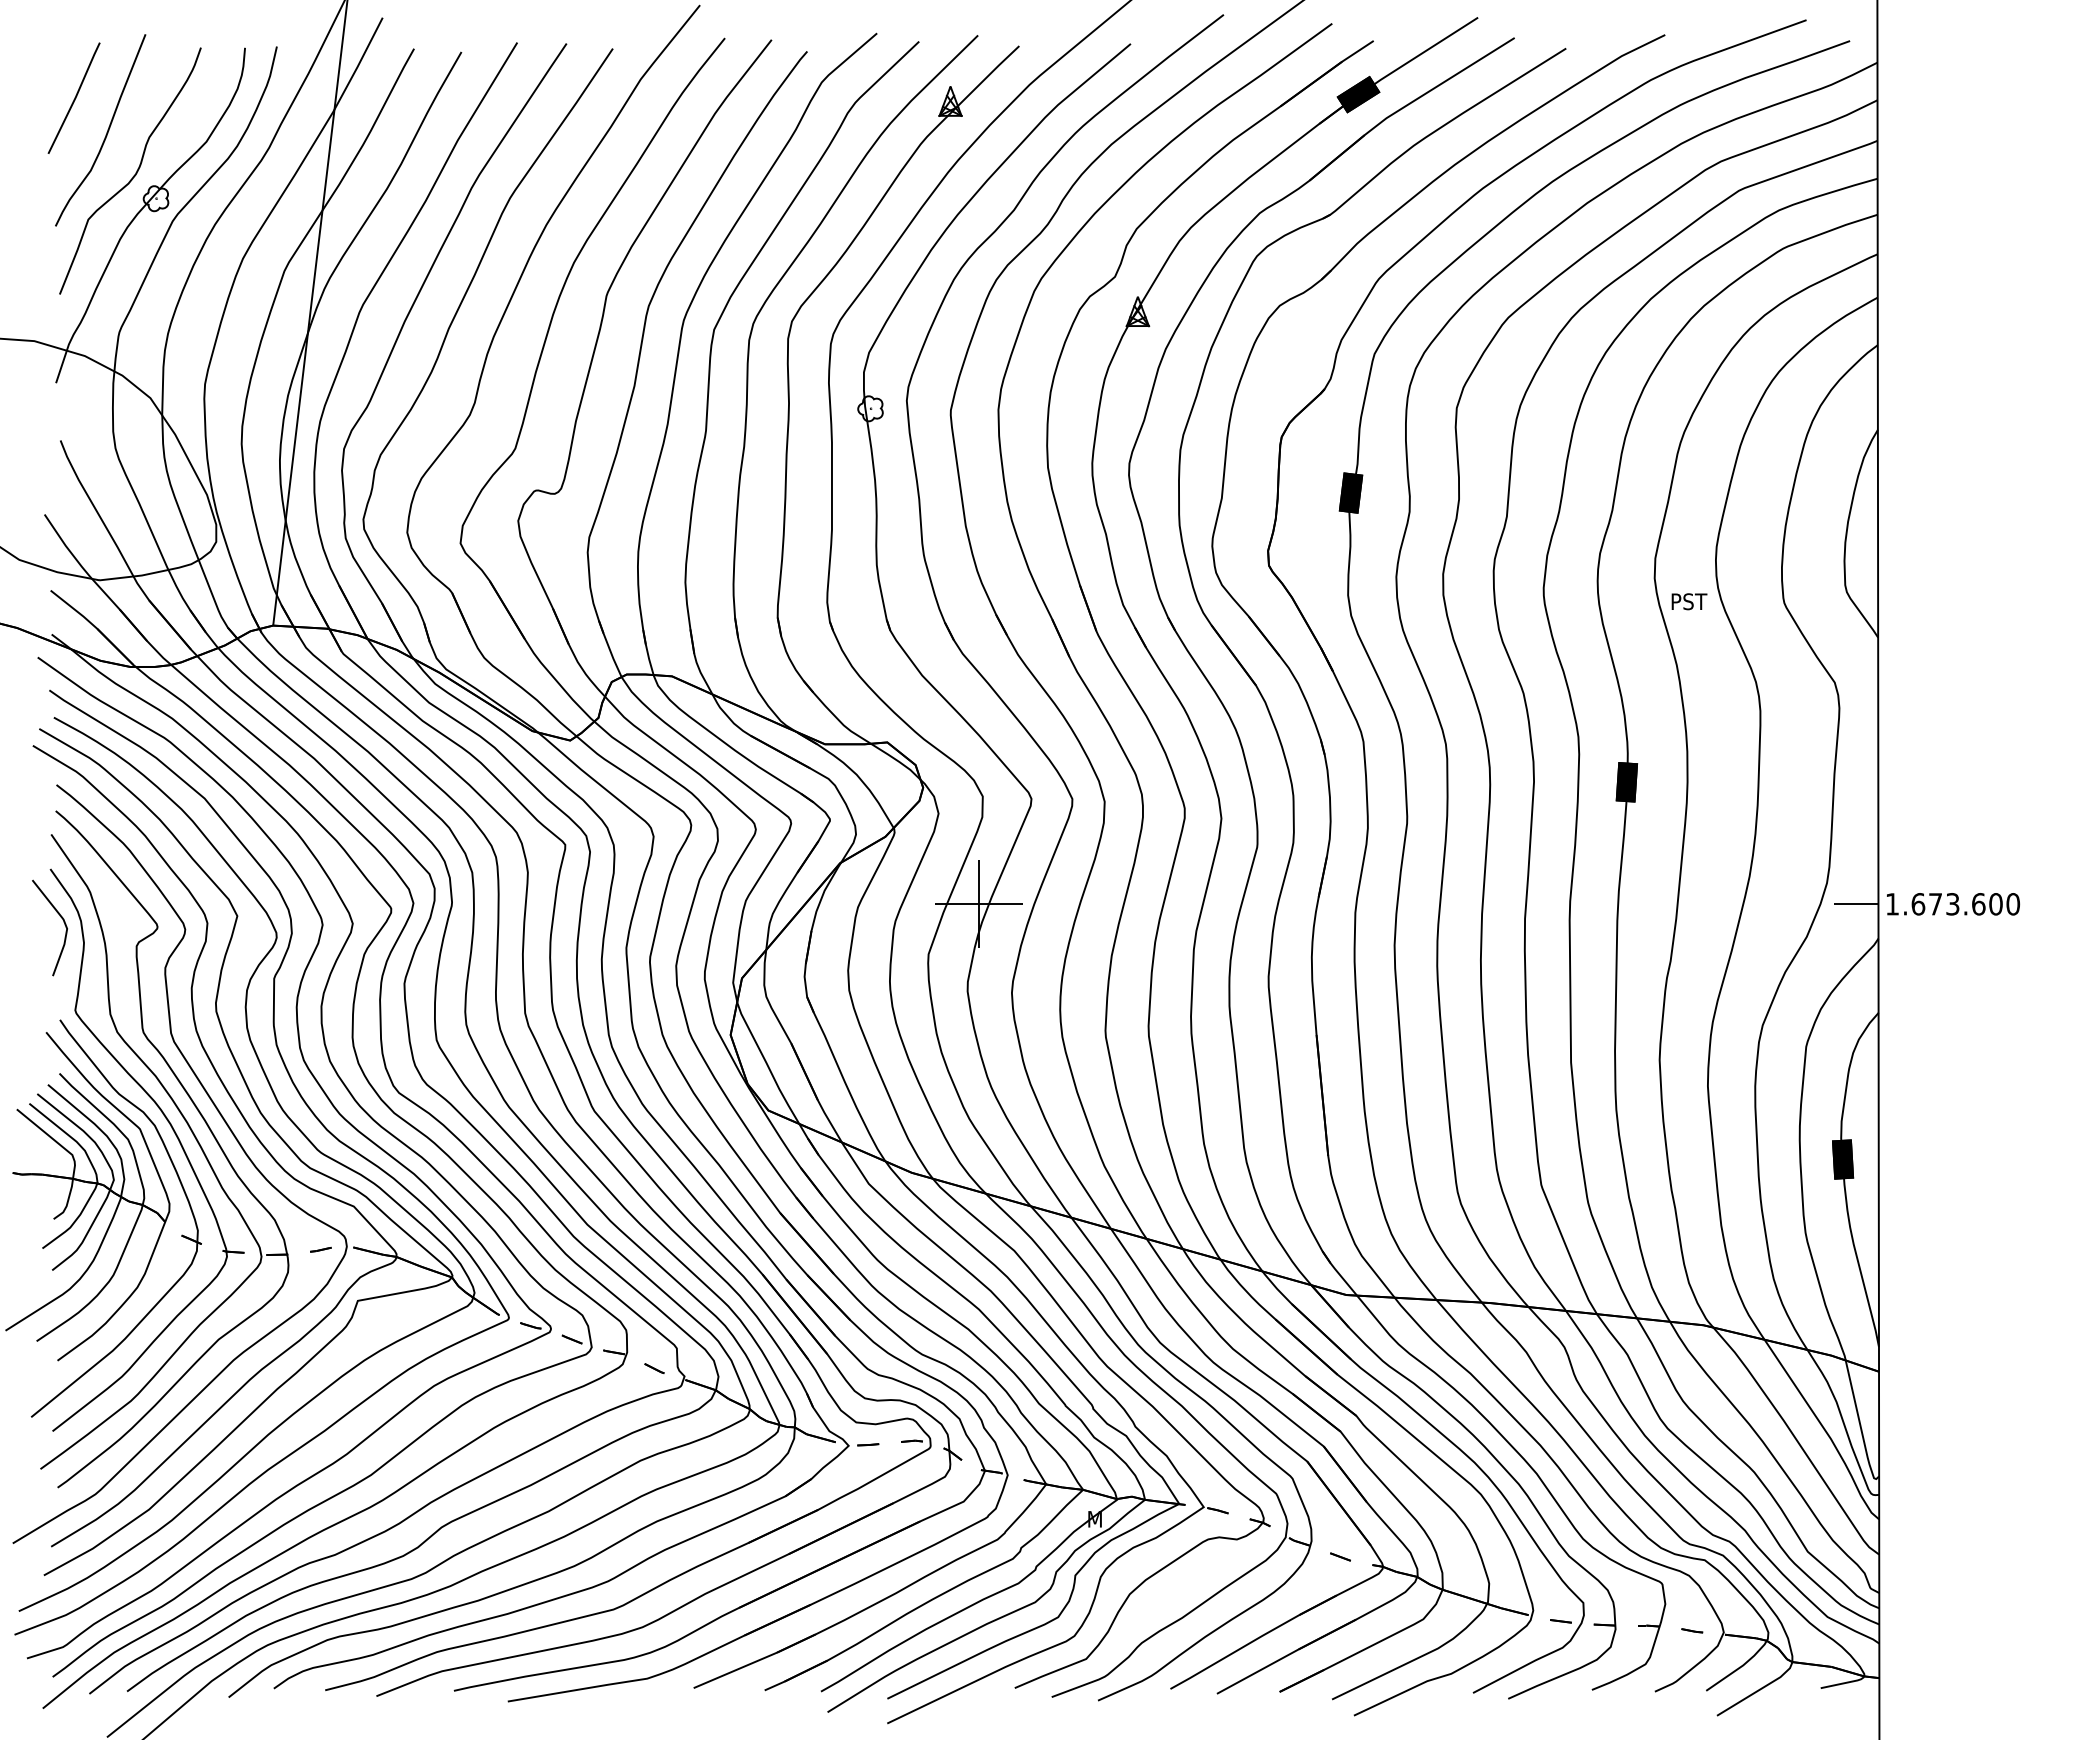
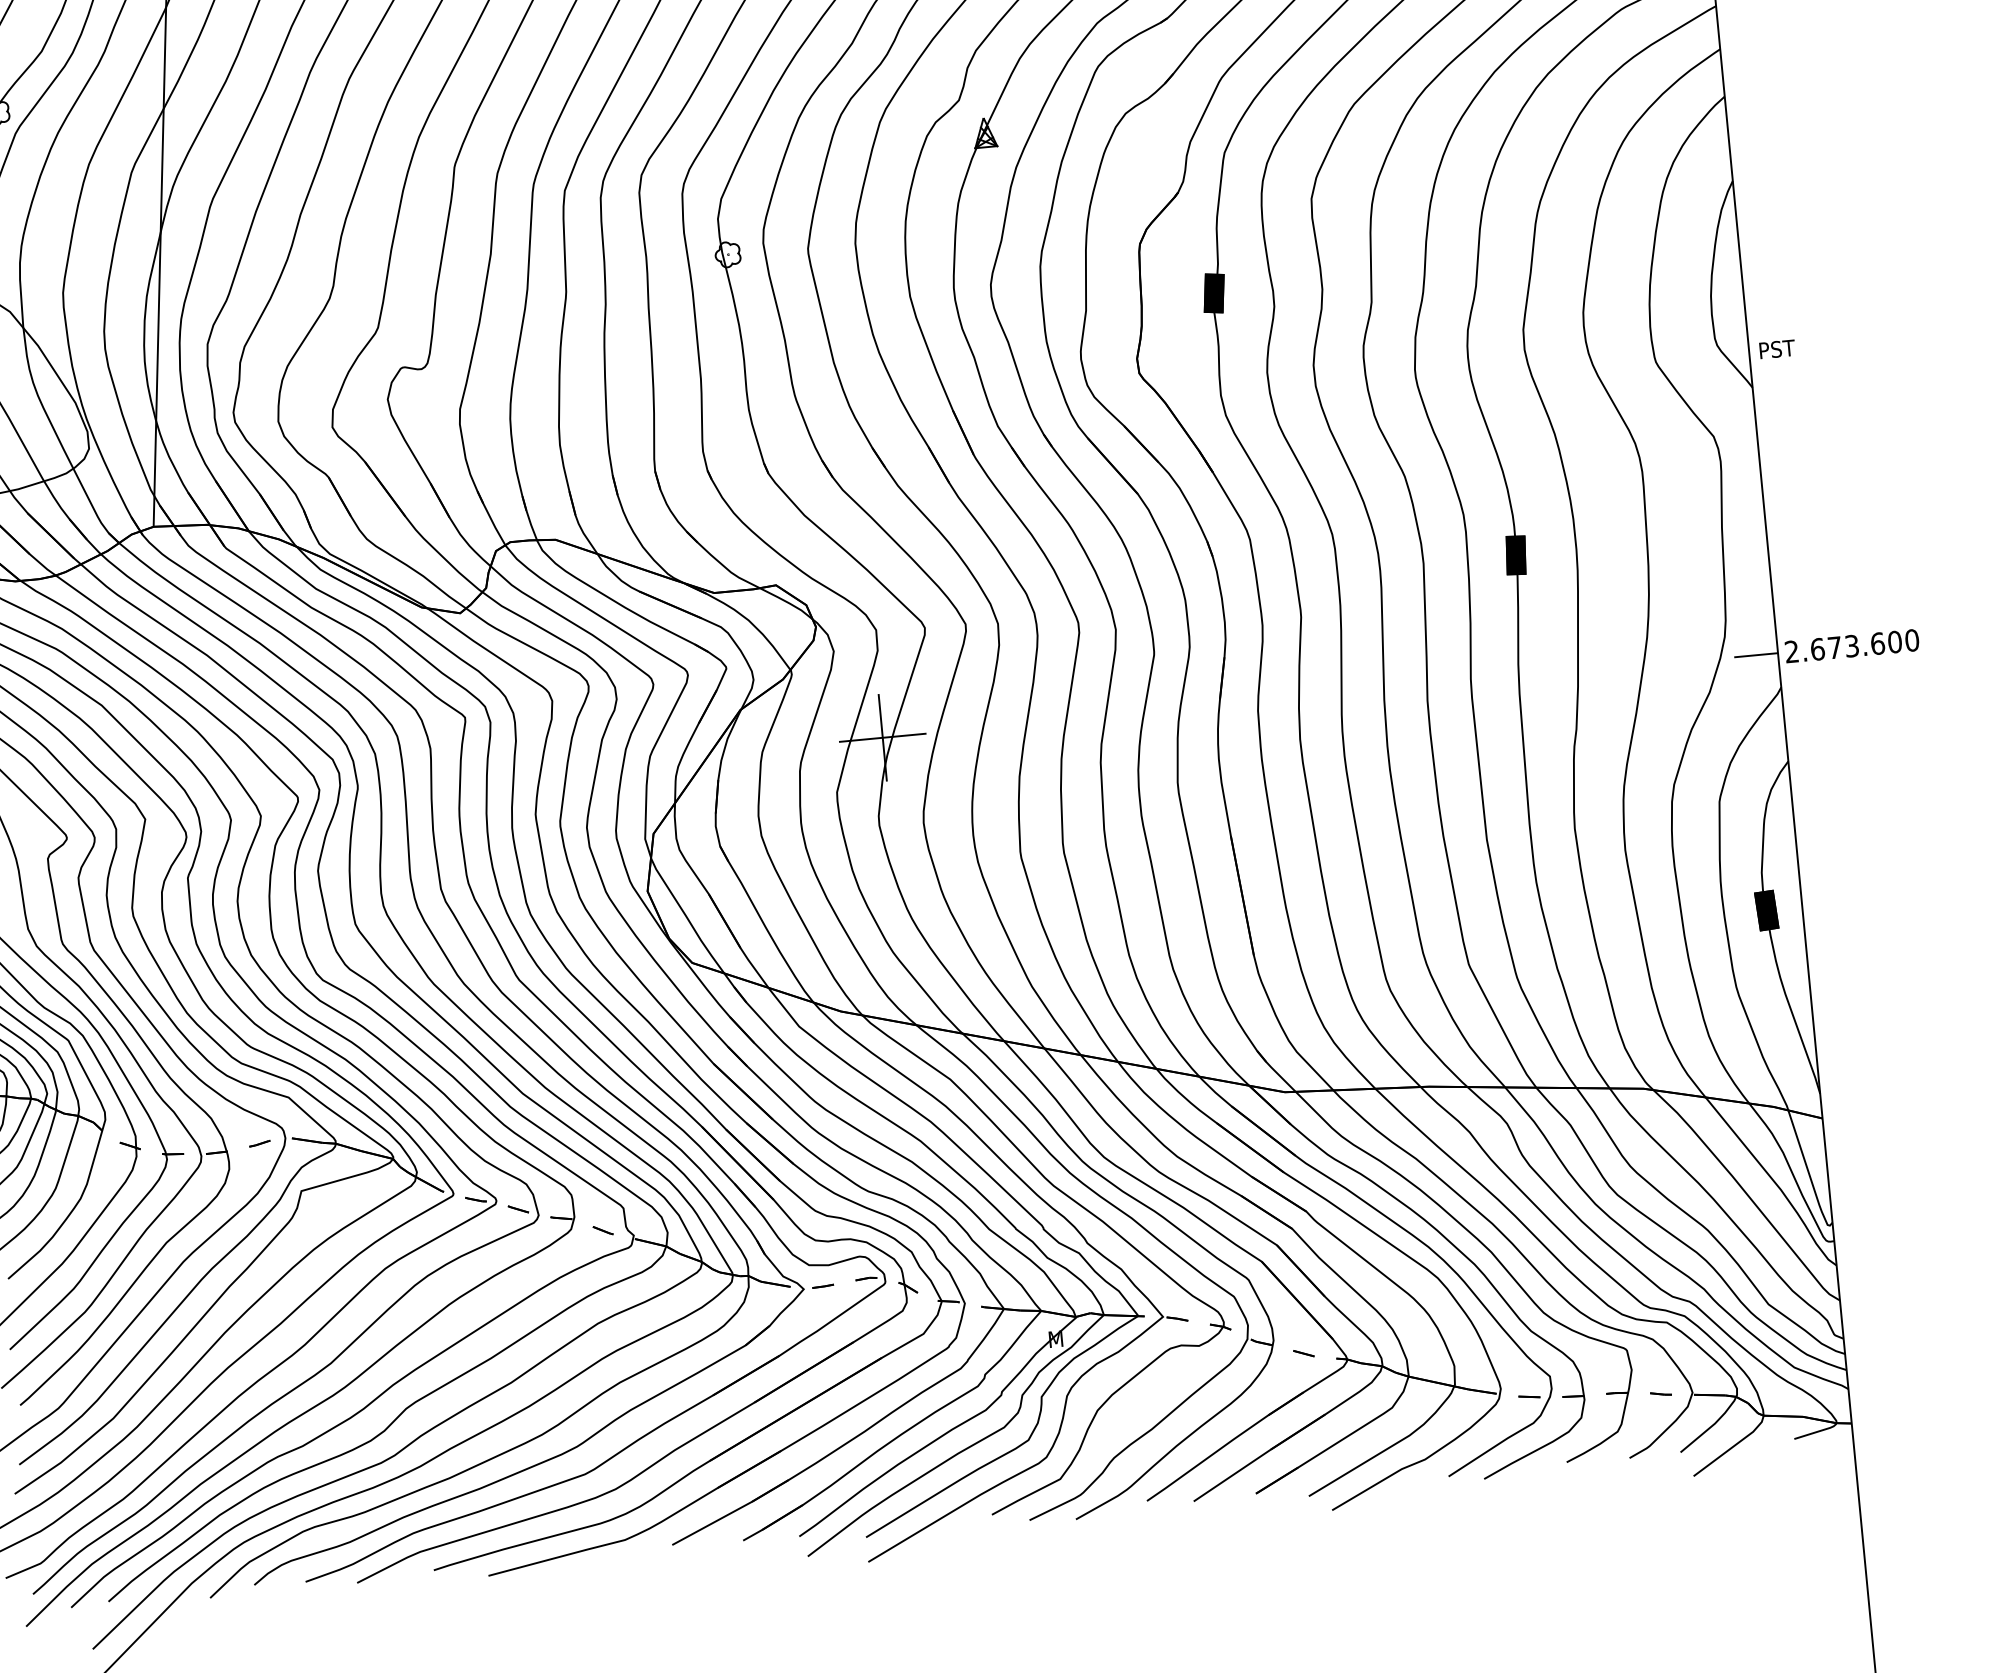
text: (1689, 601) -> (1777, 349), moved
text: (1892, 904) -> (1792, 652), 1.673.600 -> 2.673.600

